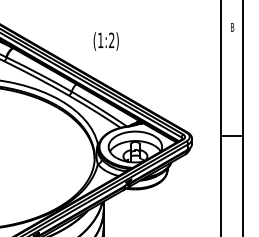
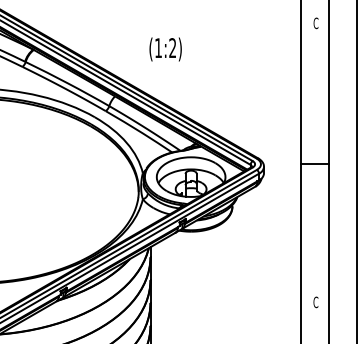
text: (232, 27) -> (315, 23), B -> C
text: (106, 41) -> (165, 49), moved

